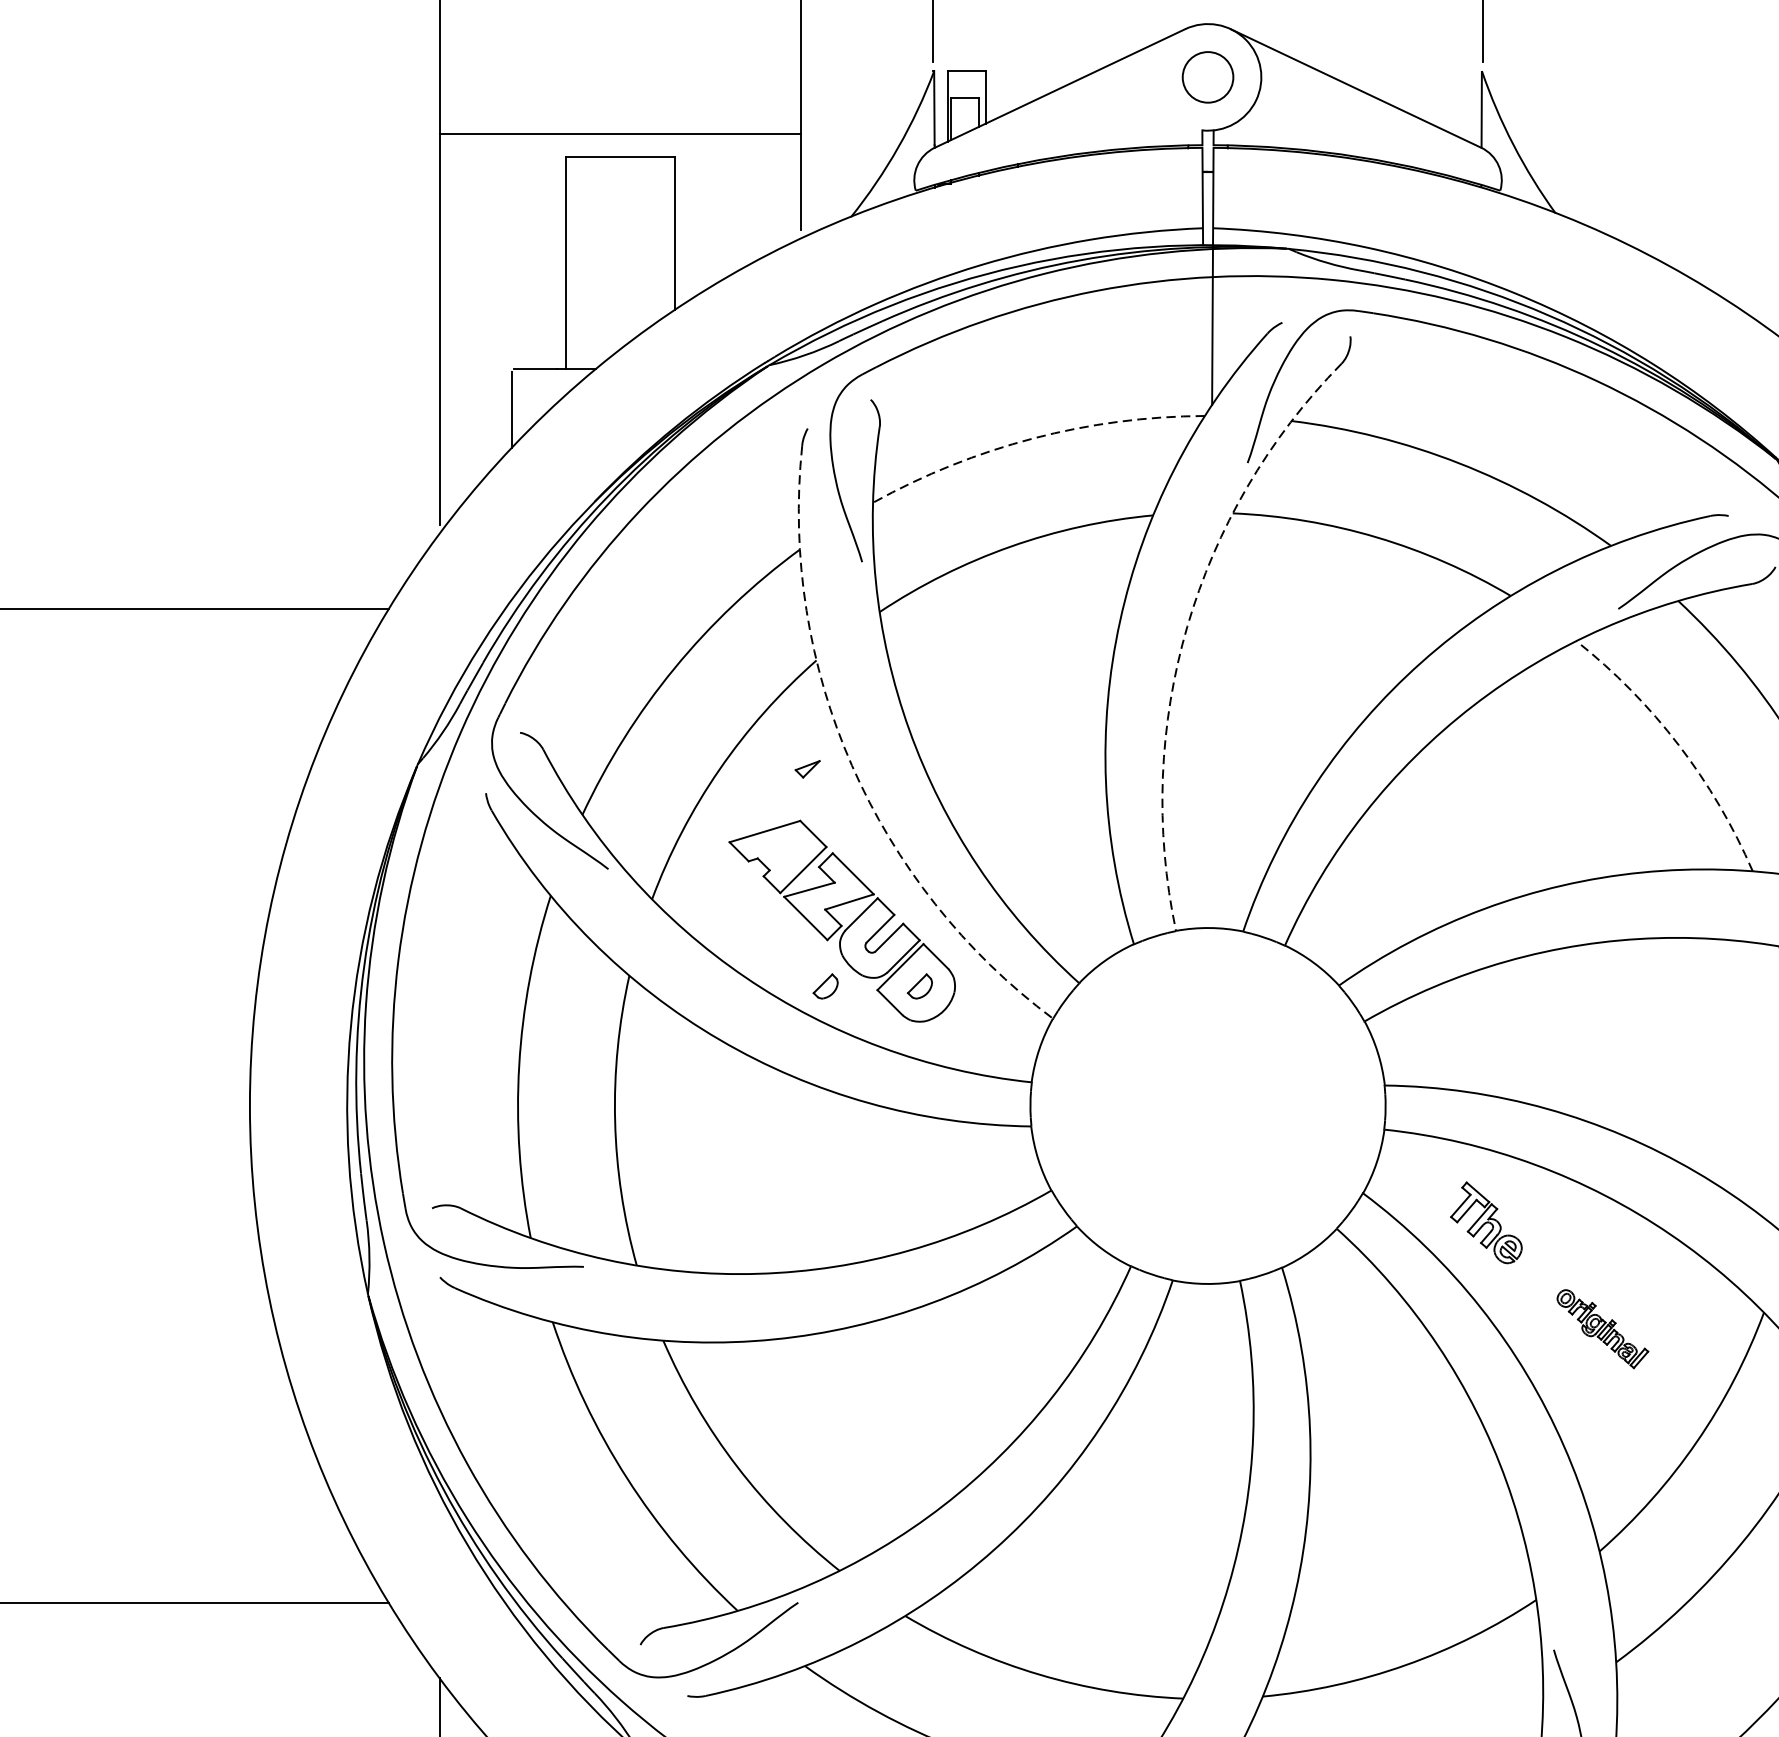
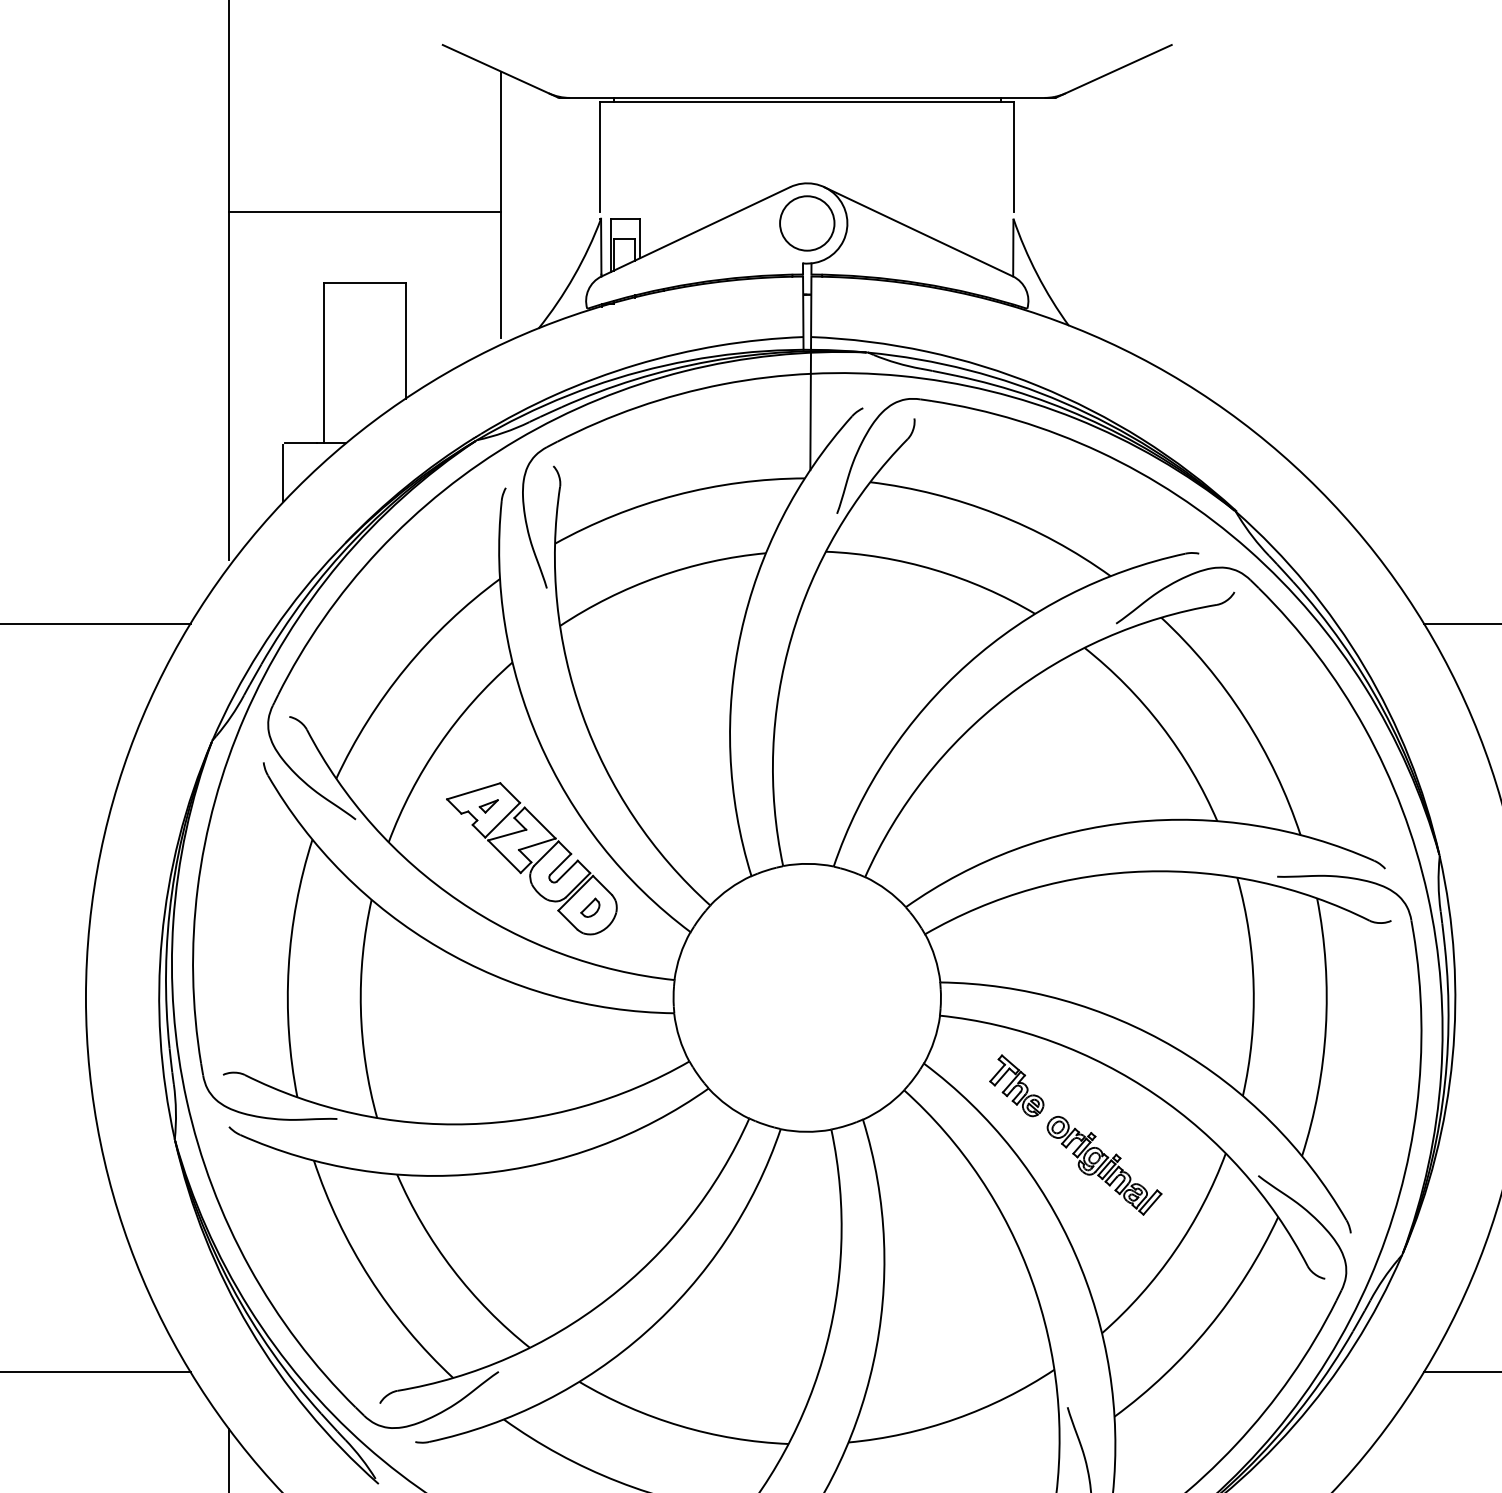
circle: (1208, 77) -> (807, 223), size x1.43
line: (619, 133) -> (364, 211), moved
arc: (1033, 438) -> (675, 495), dashed -> solid
arc: (1187, 625) -> (791, 636), dashed -> solid
arc: (1678, 745) -> (1161, 726), dashed -> solid
arc: (852, 765) -> (539, 741), dashed -> solid
part: (807, 769) -> (488, 806), moved
part: (825, 985) -> (519, 907), removed
part: (1602, 1328) -> (1104, 1165), size x1.67

